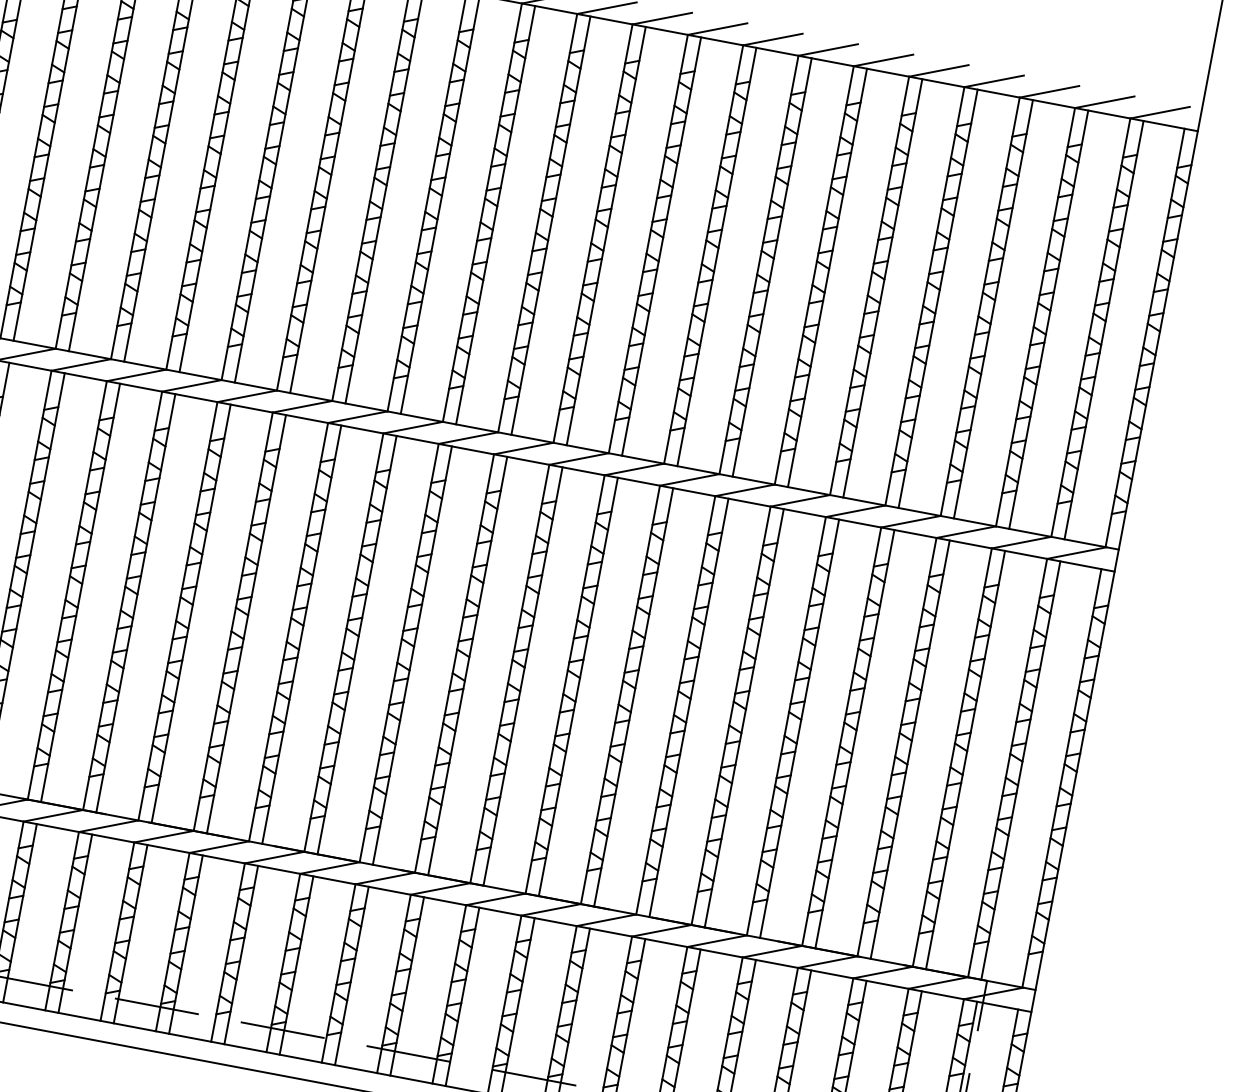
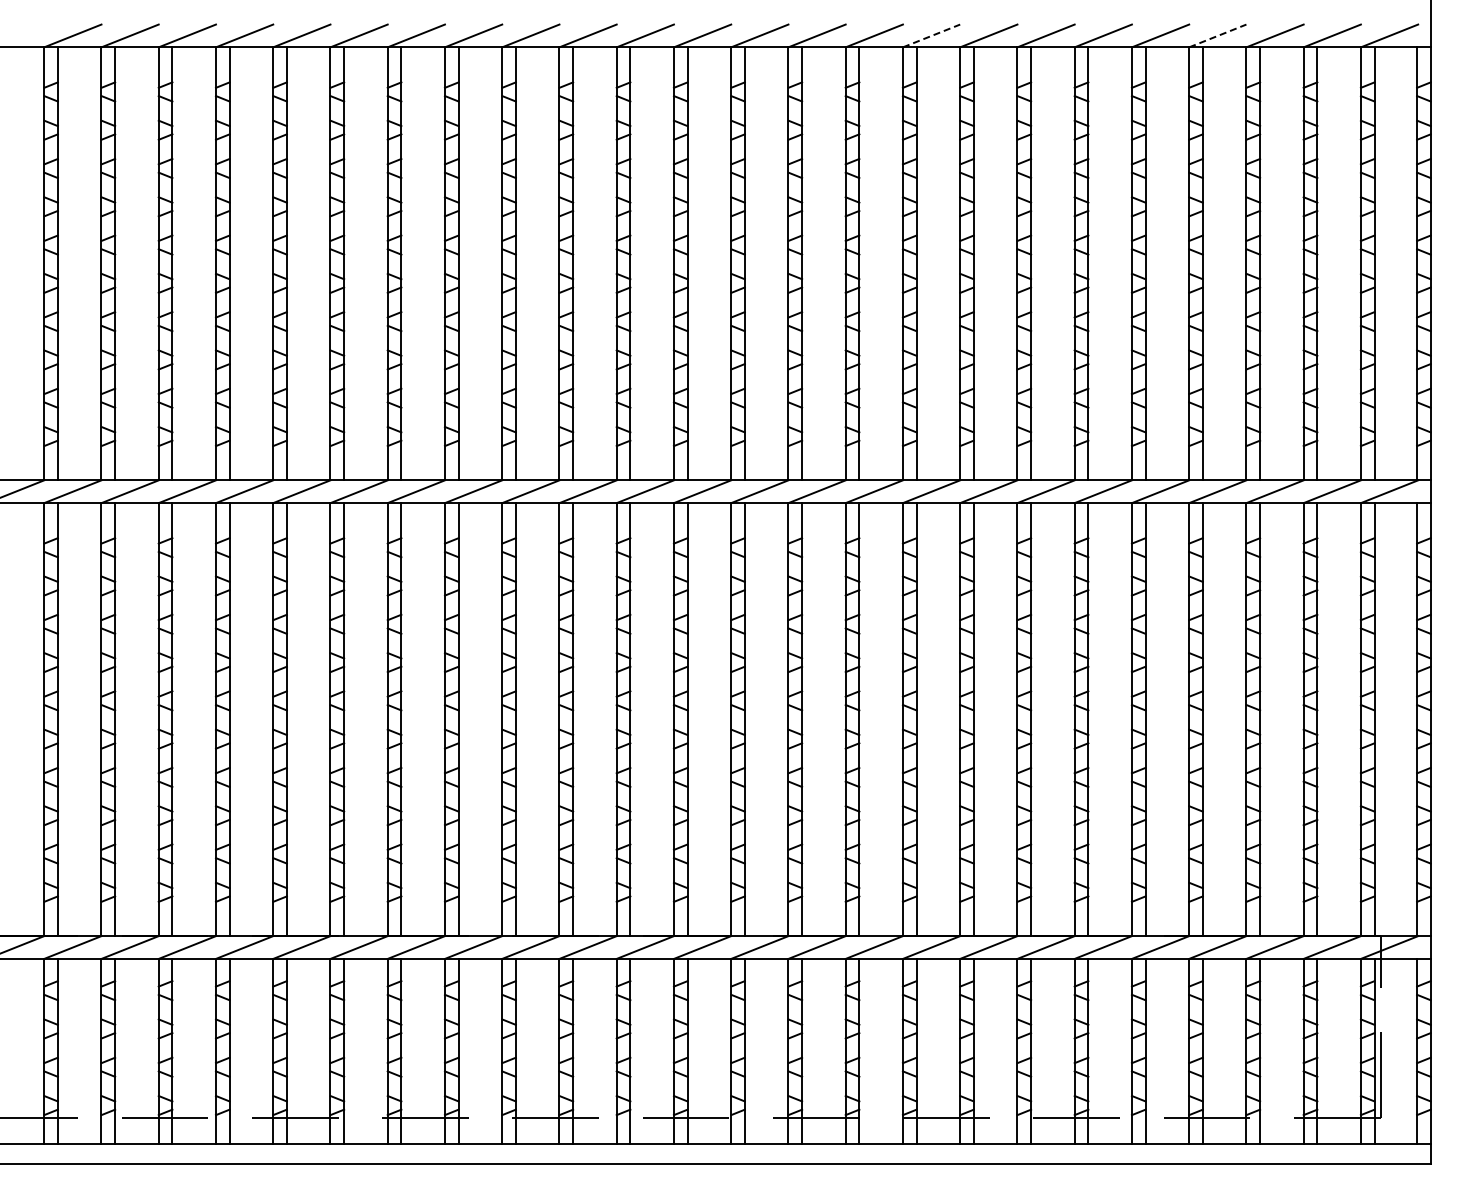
line: (717, 28) -> (931, 35), solid -> dashed
line: (993, 80) -> (1217, 35), solid -> dashed

